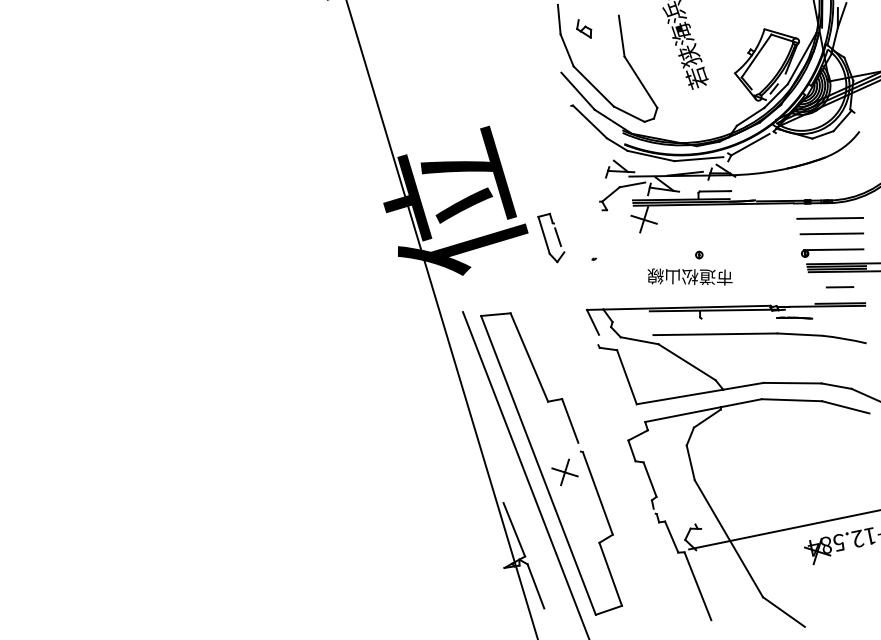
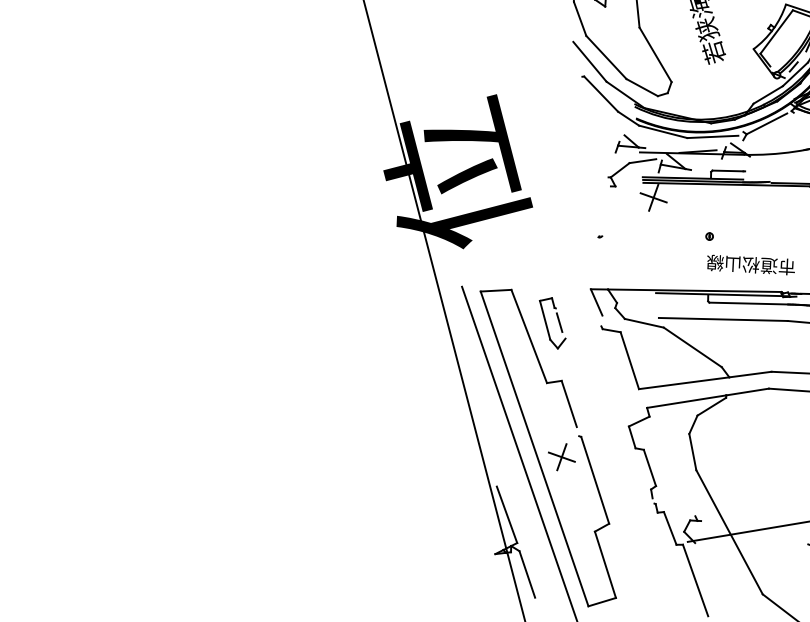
part: (551, 237) -> (552, 322), moved
text: (689, 276) -> (750, 264), moved
line: (739, 317) -> (748, 302), added

